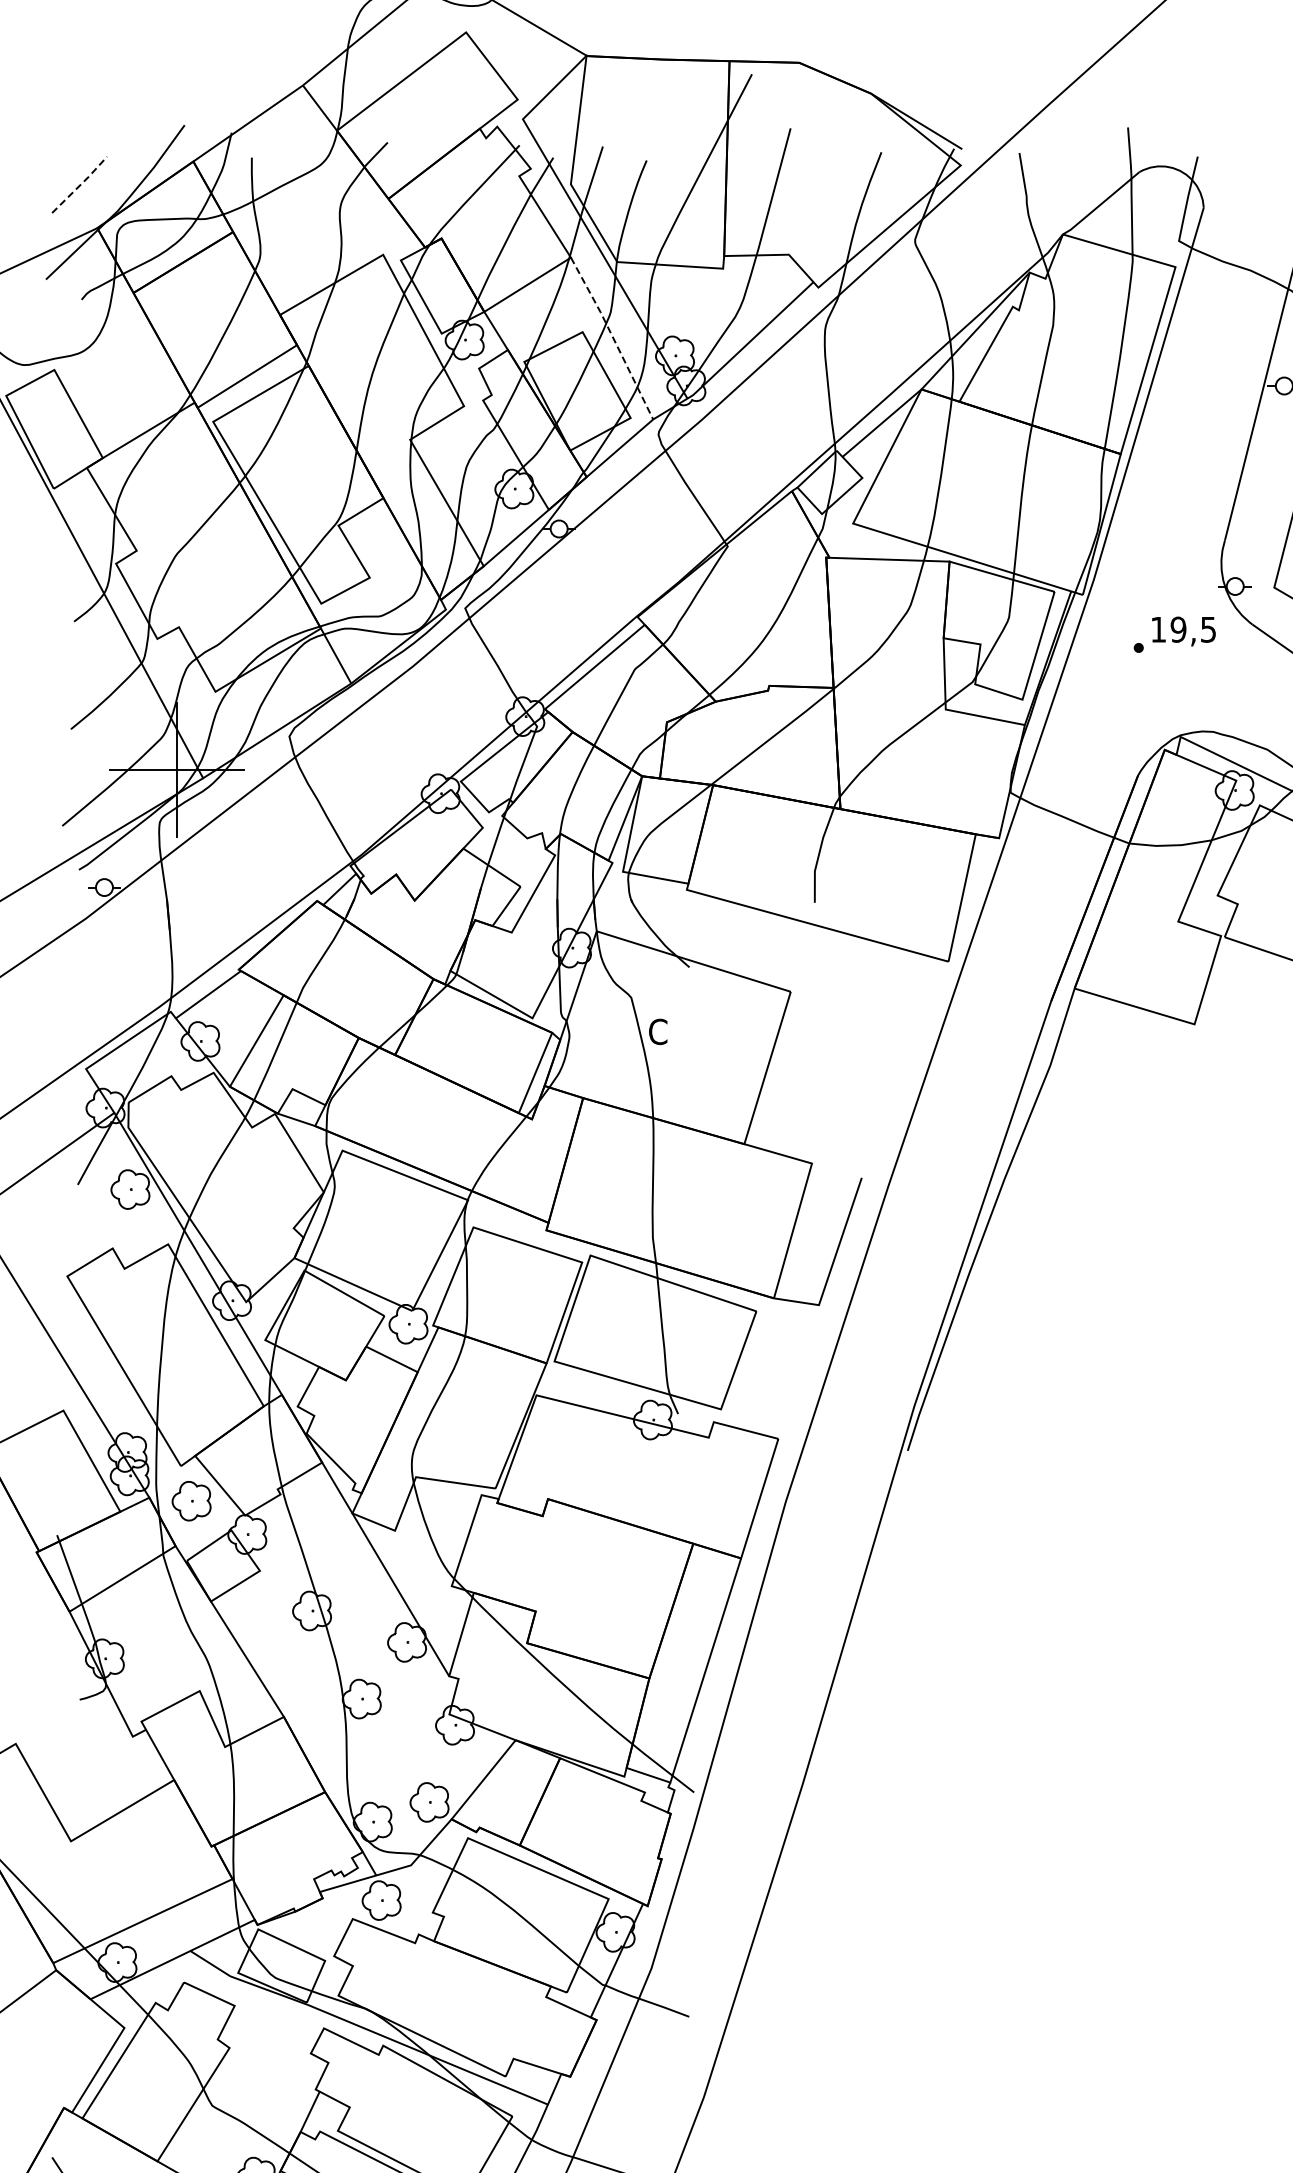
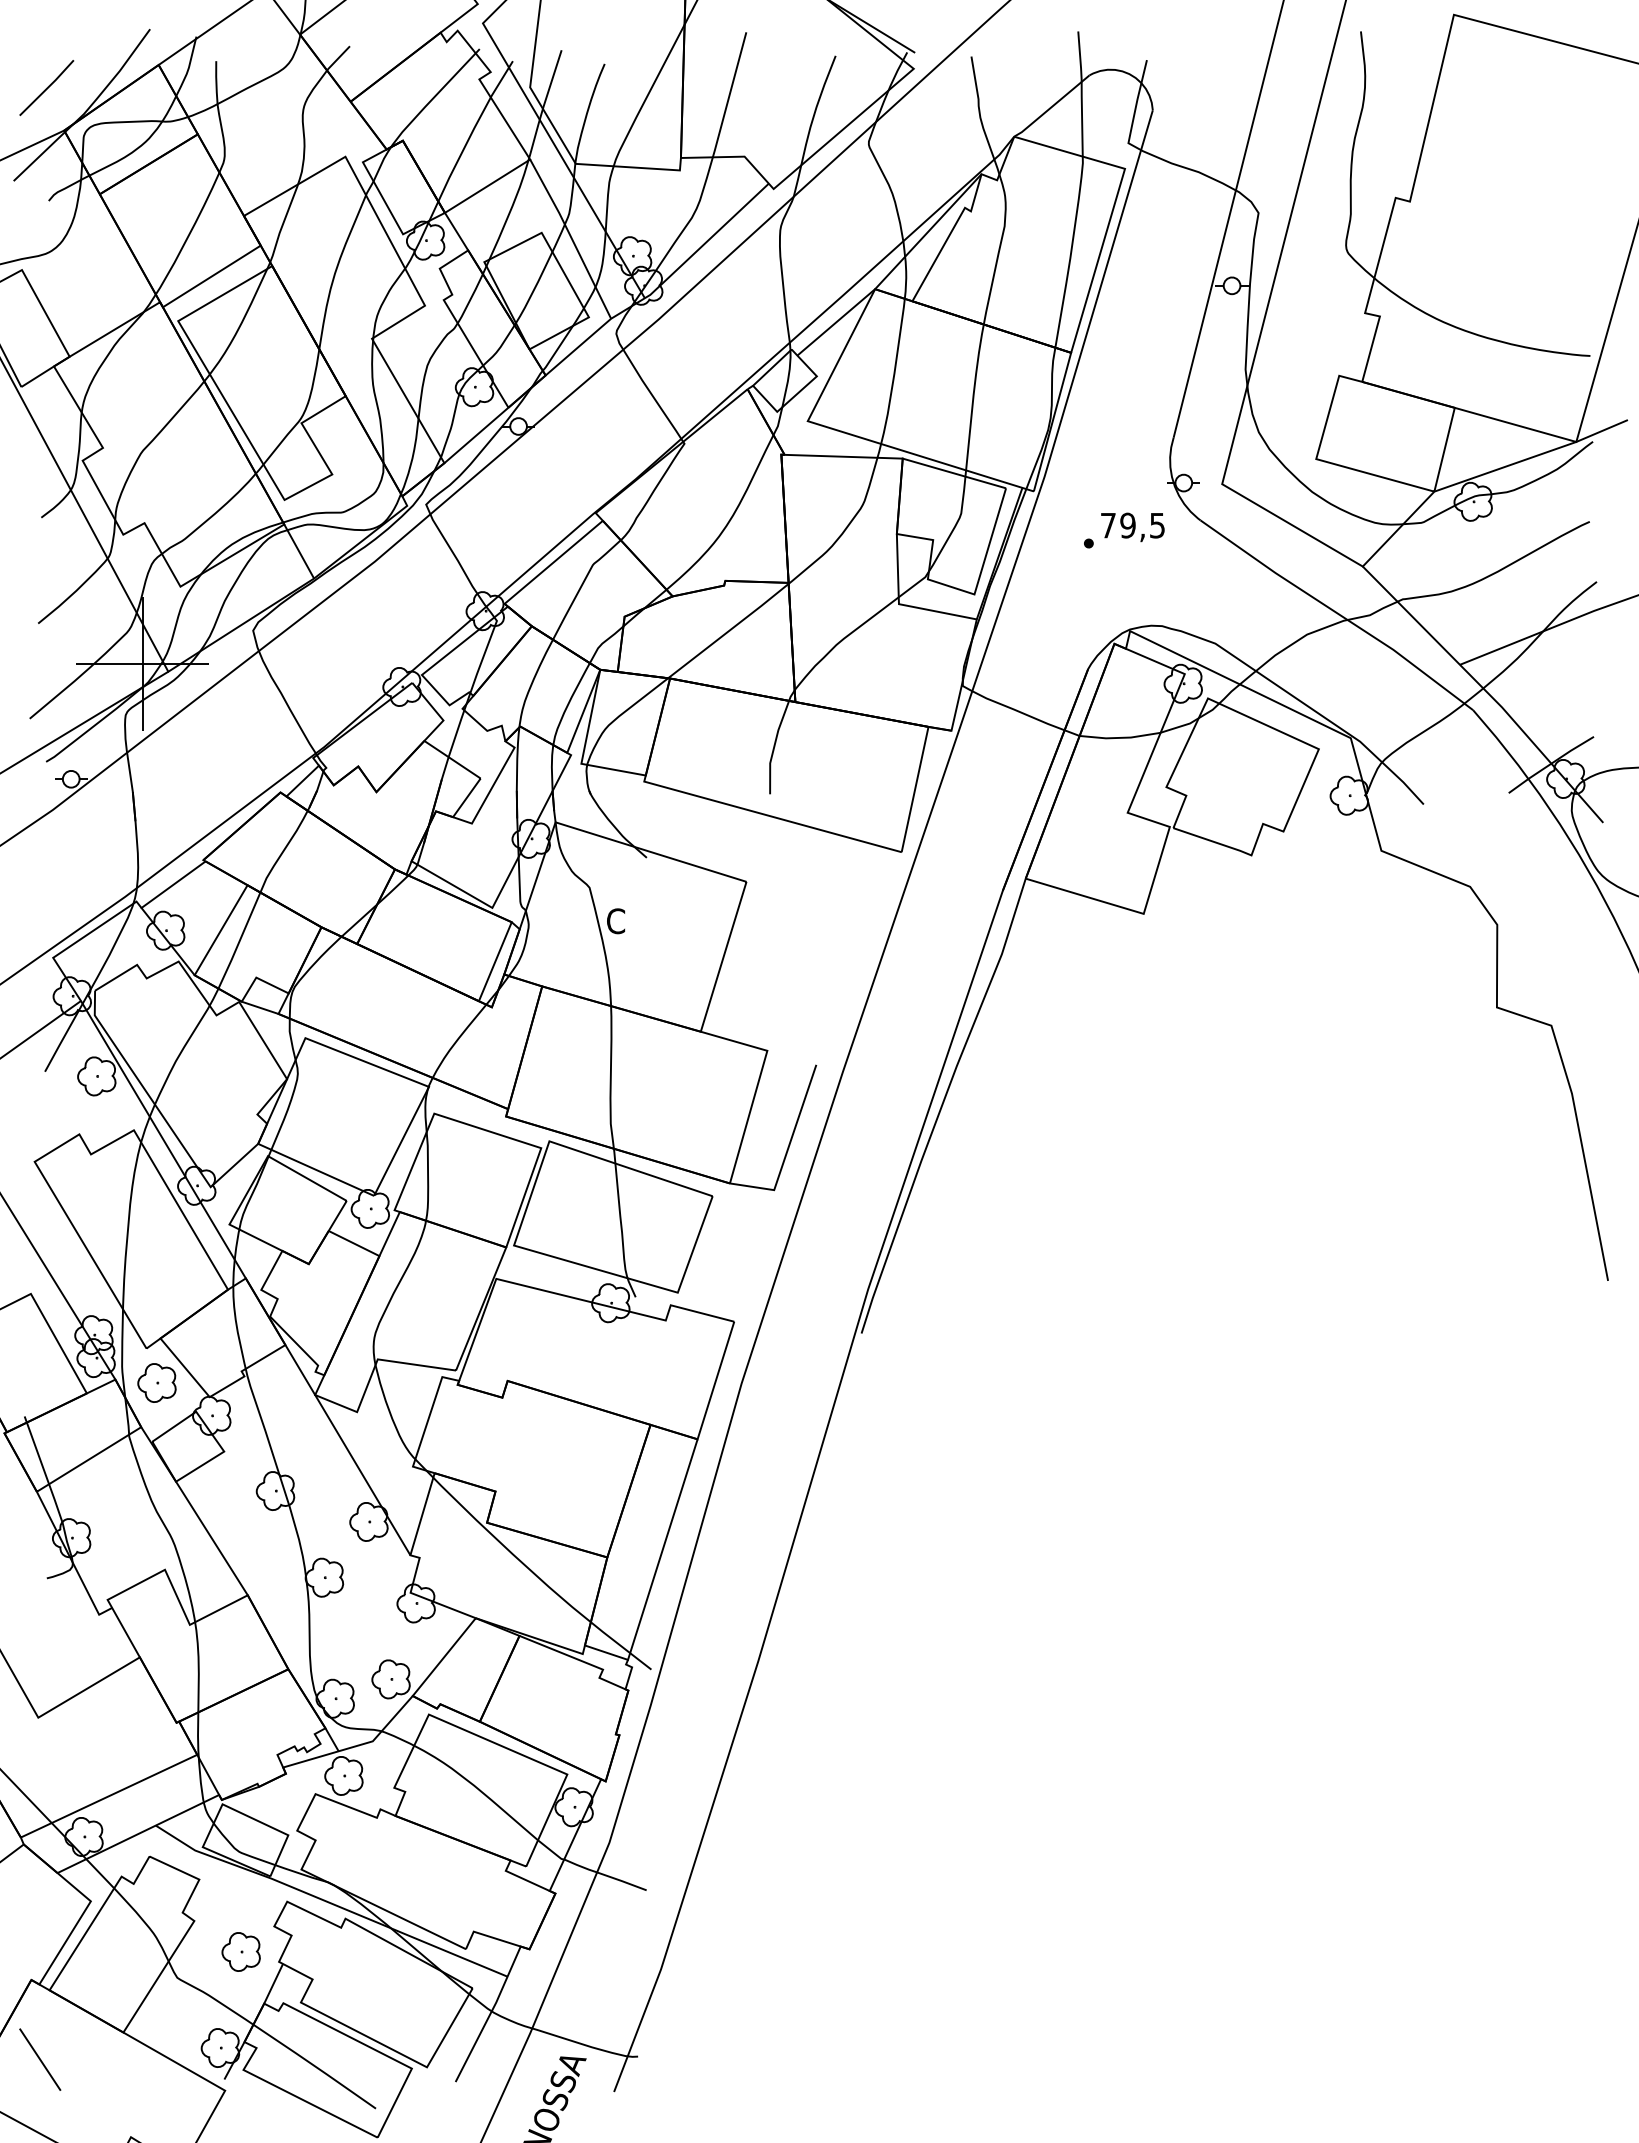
line: (80, 184) -> (47, 87), dashed -> solid
line: (612, 337) -> (571, 238), dashed -> solid
text: (1158, 629) -> (1108, 525), 19,5 -> 79,5
part: (276, 2078) -> (240, 1951), added

